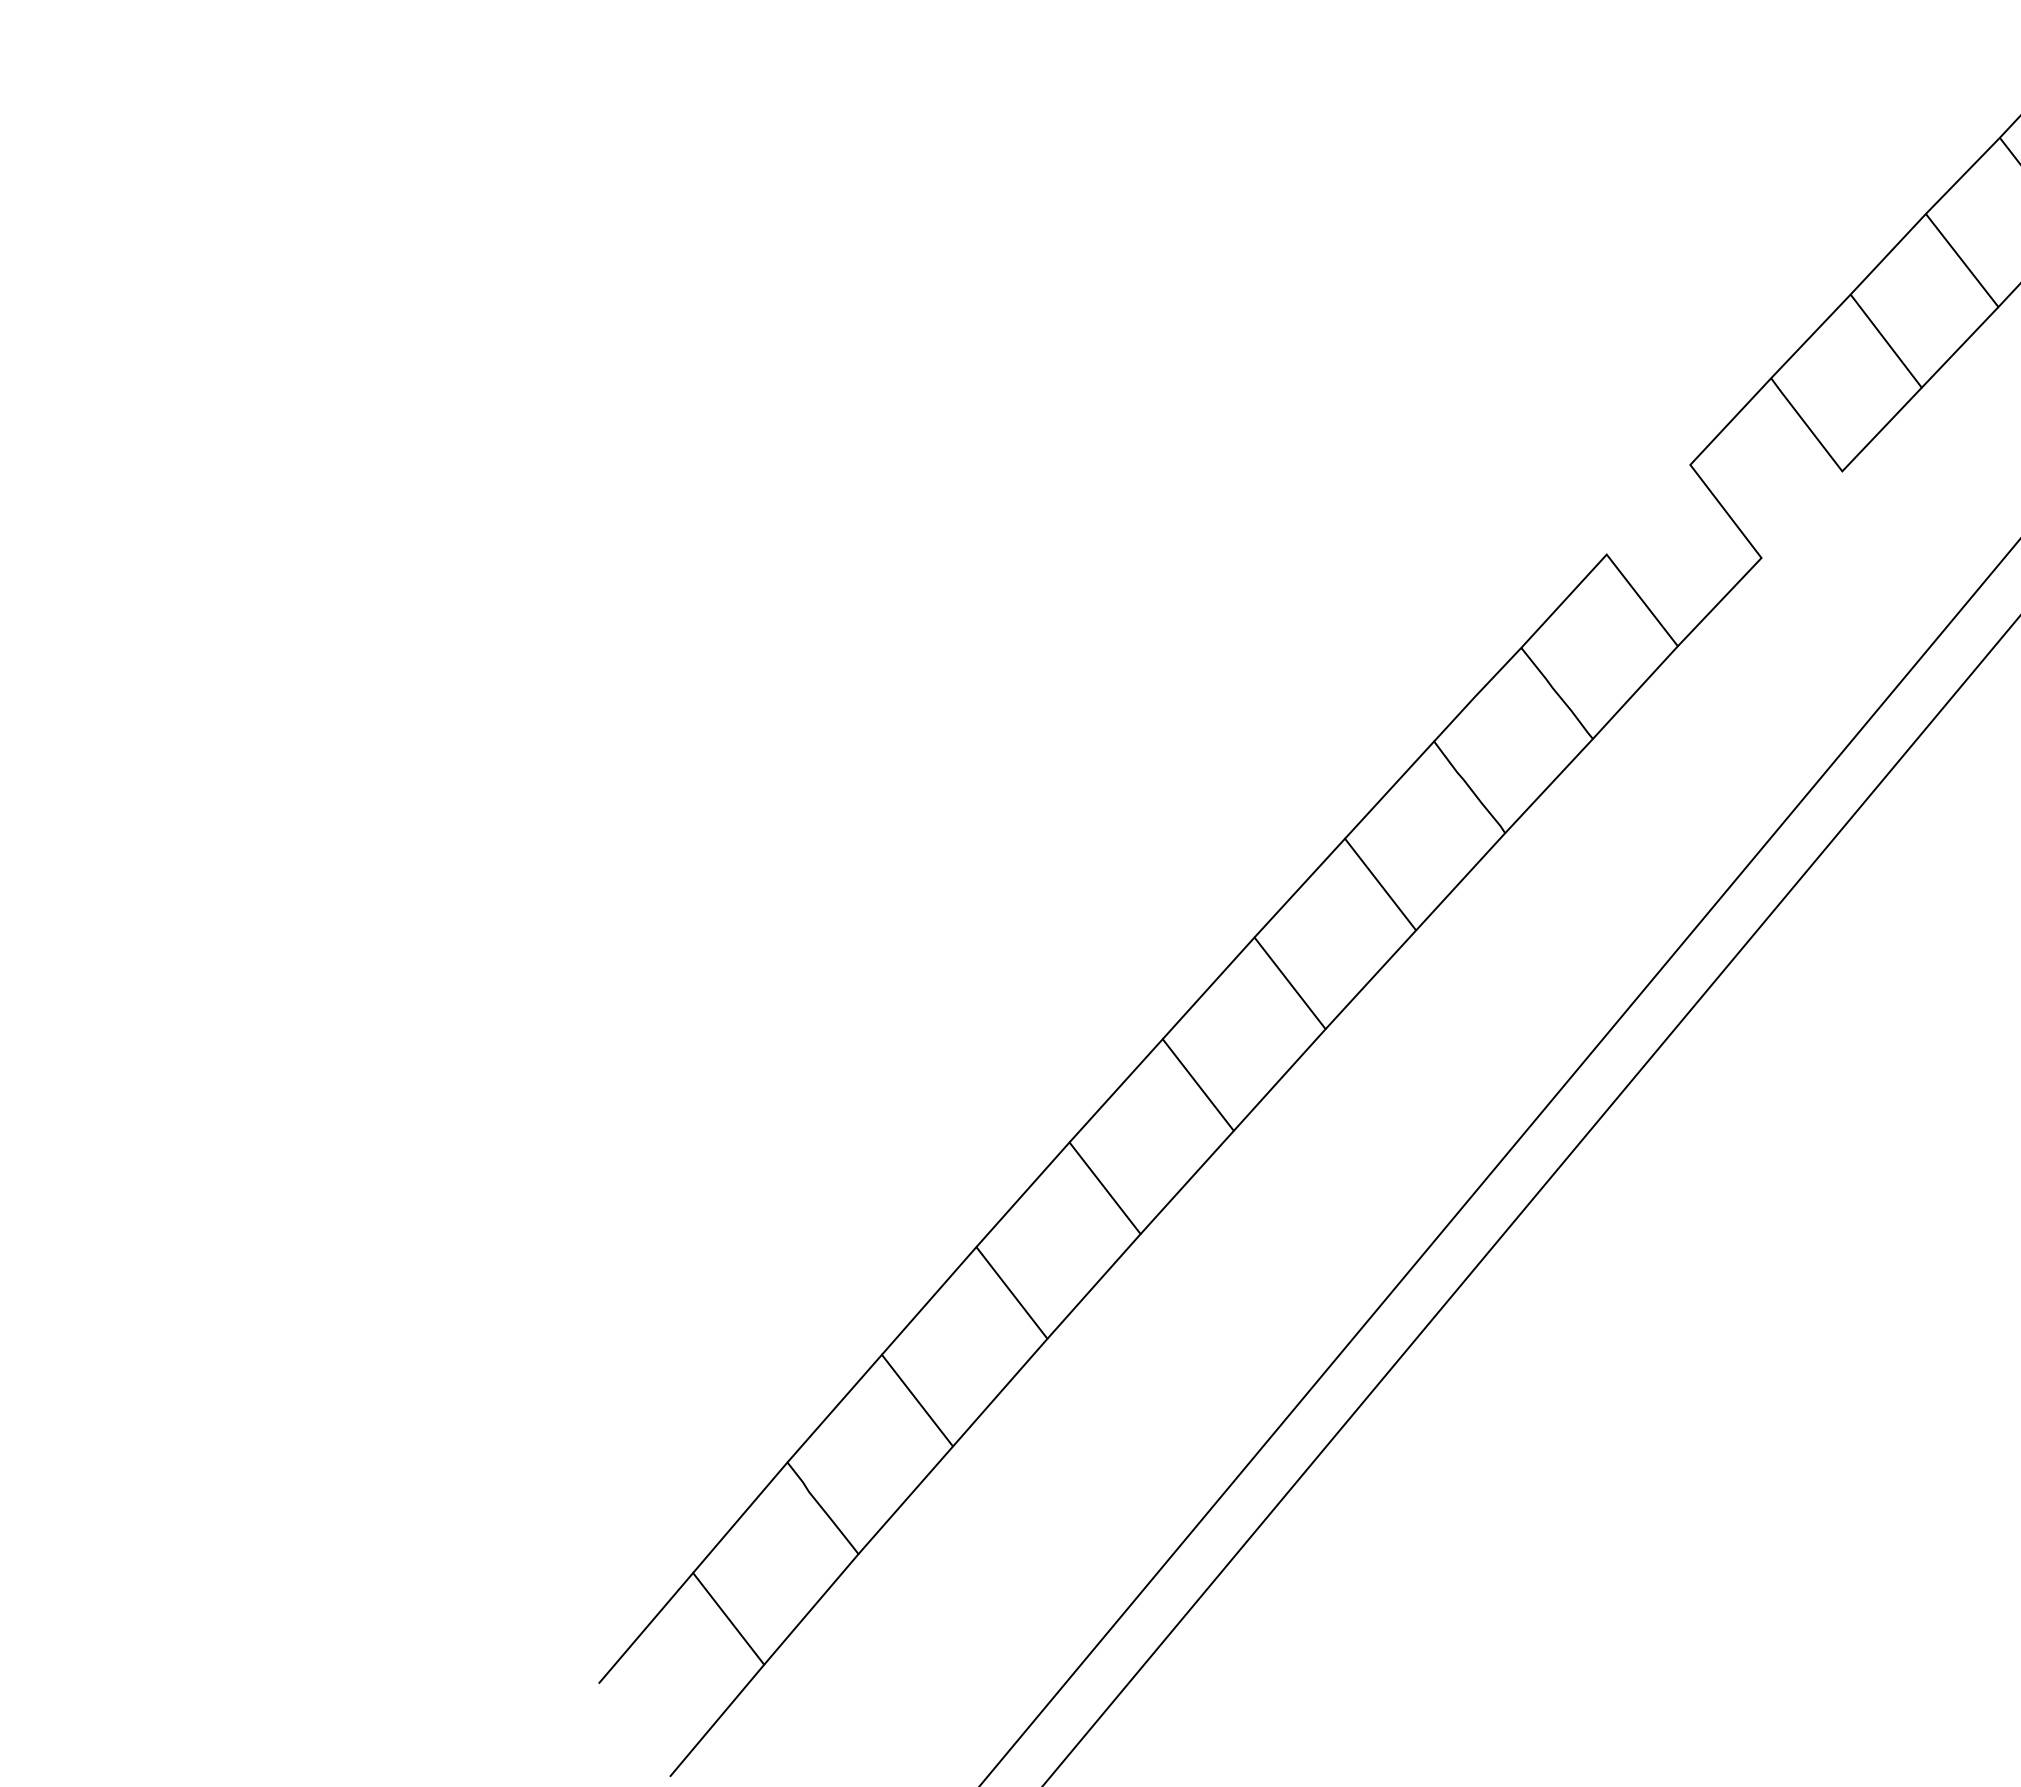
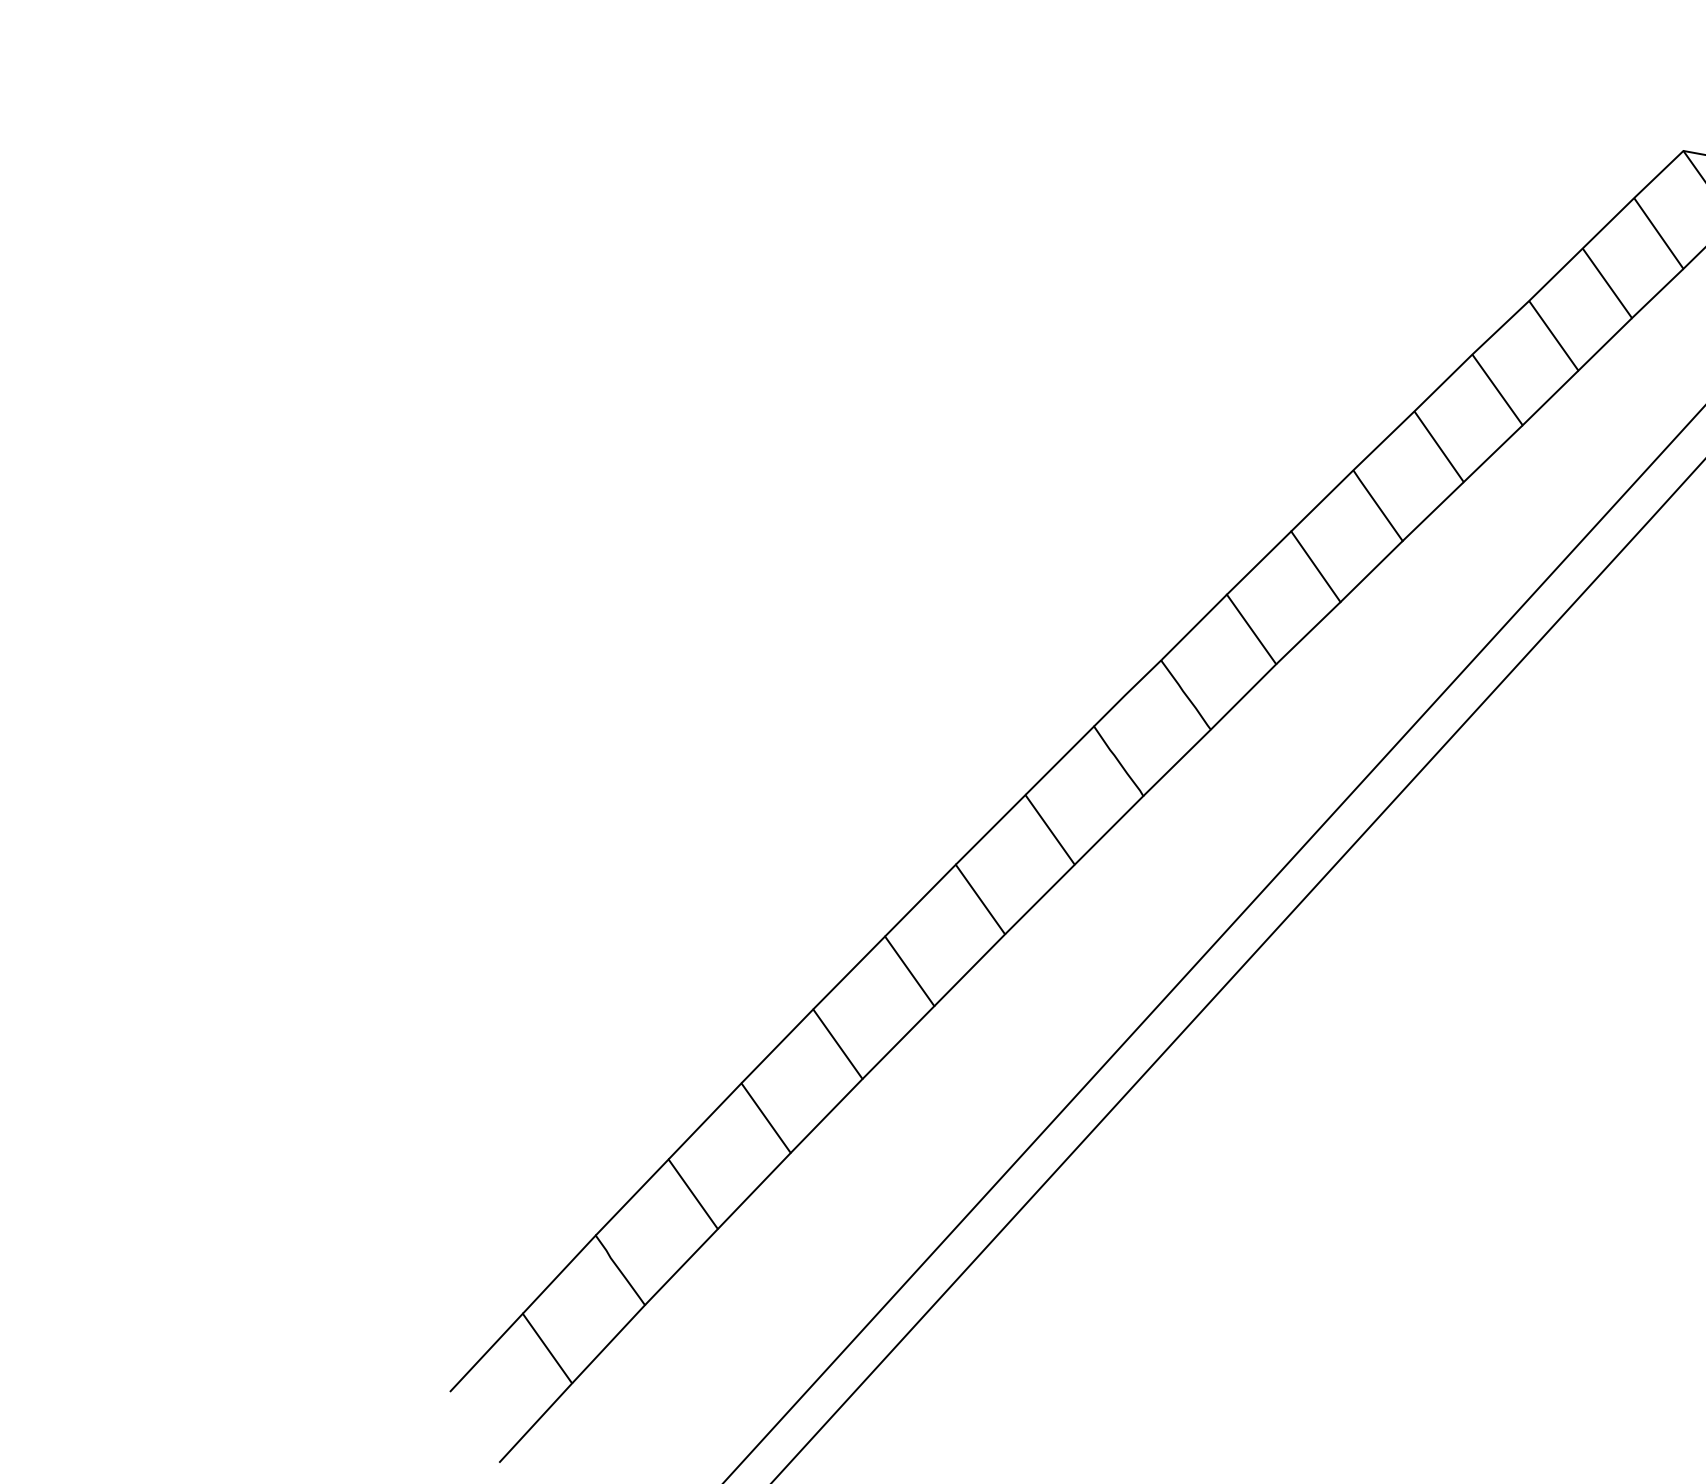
line: (1647, 509) -> (1258, 562), added
line: (1801, 514) -> (1371, 571), added

